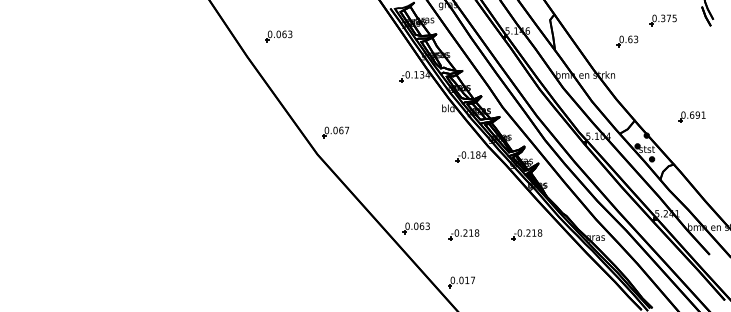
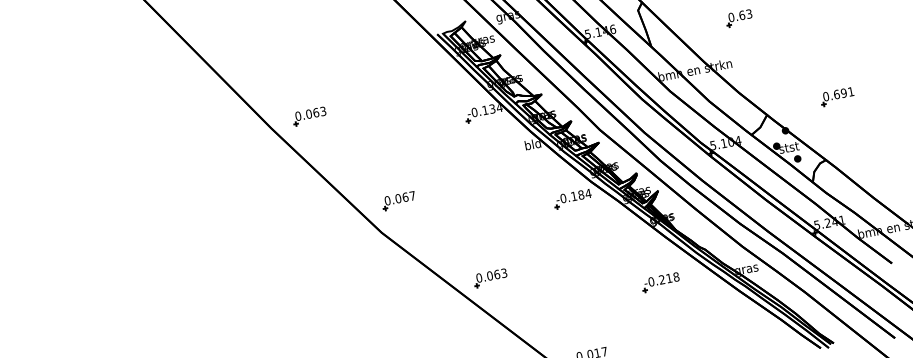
part: (278, 36) -> (309, 116), moved
part: (415, 228) -> (489, 278), moved
part: (463, 234) -> (581, 297), removed

